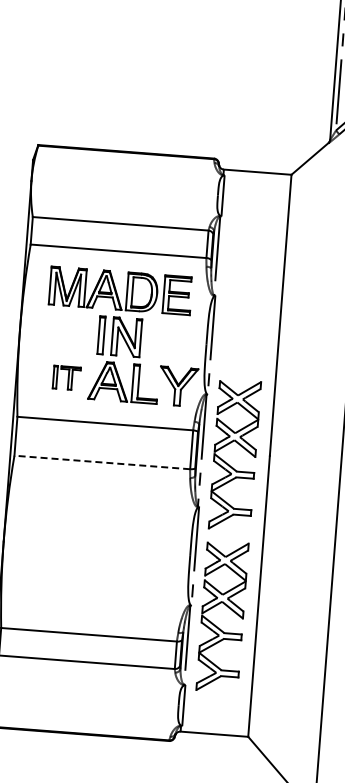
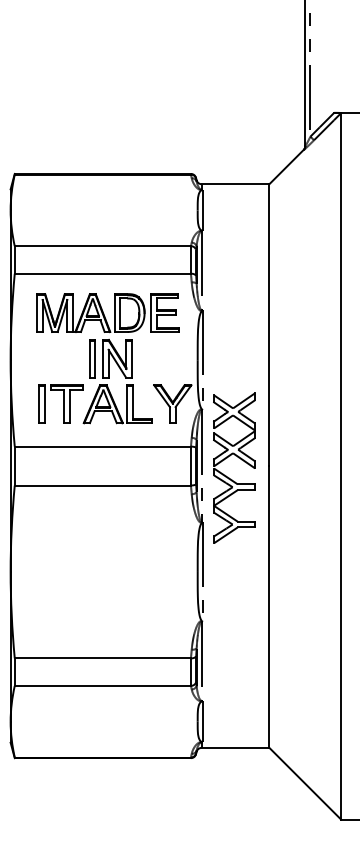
part: (66, 377) -> (60, 403), size x1.67
line: (101, 462) -> (102, 485), dashed -> solid
part: (227, 607) -> (238, 620), removed

